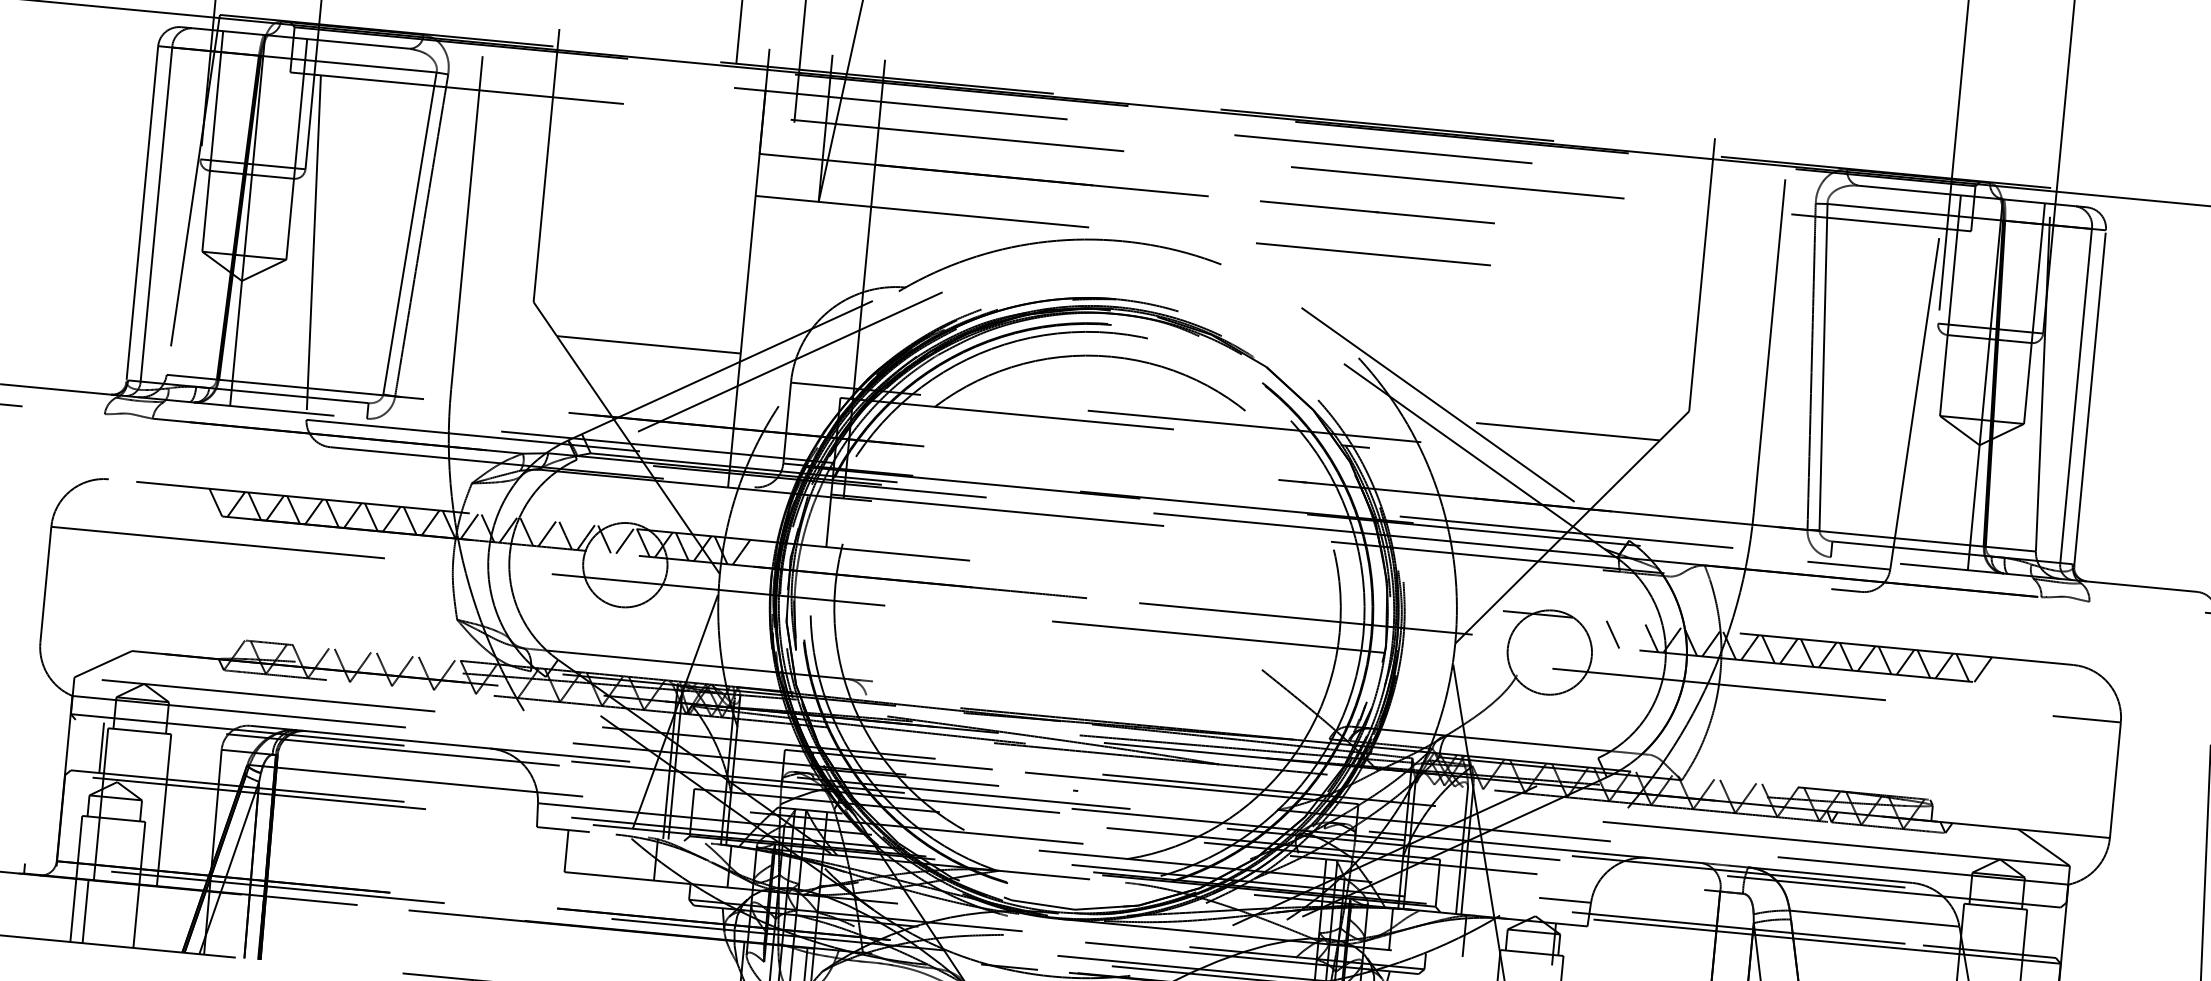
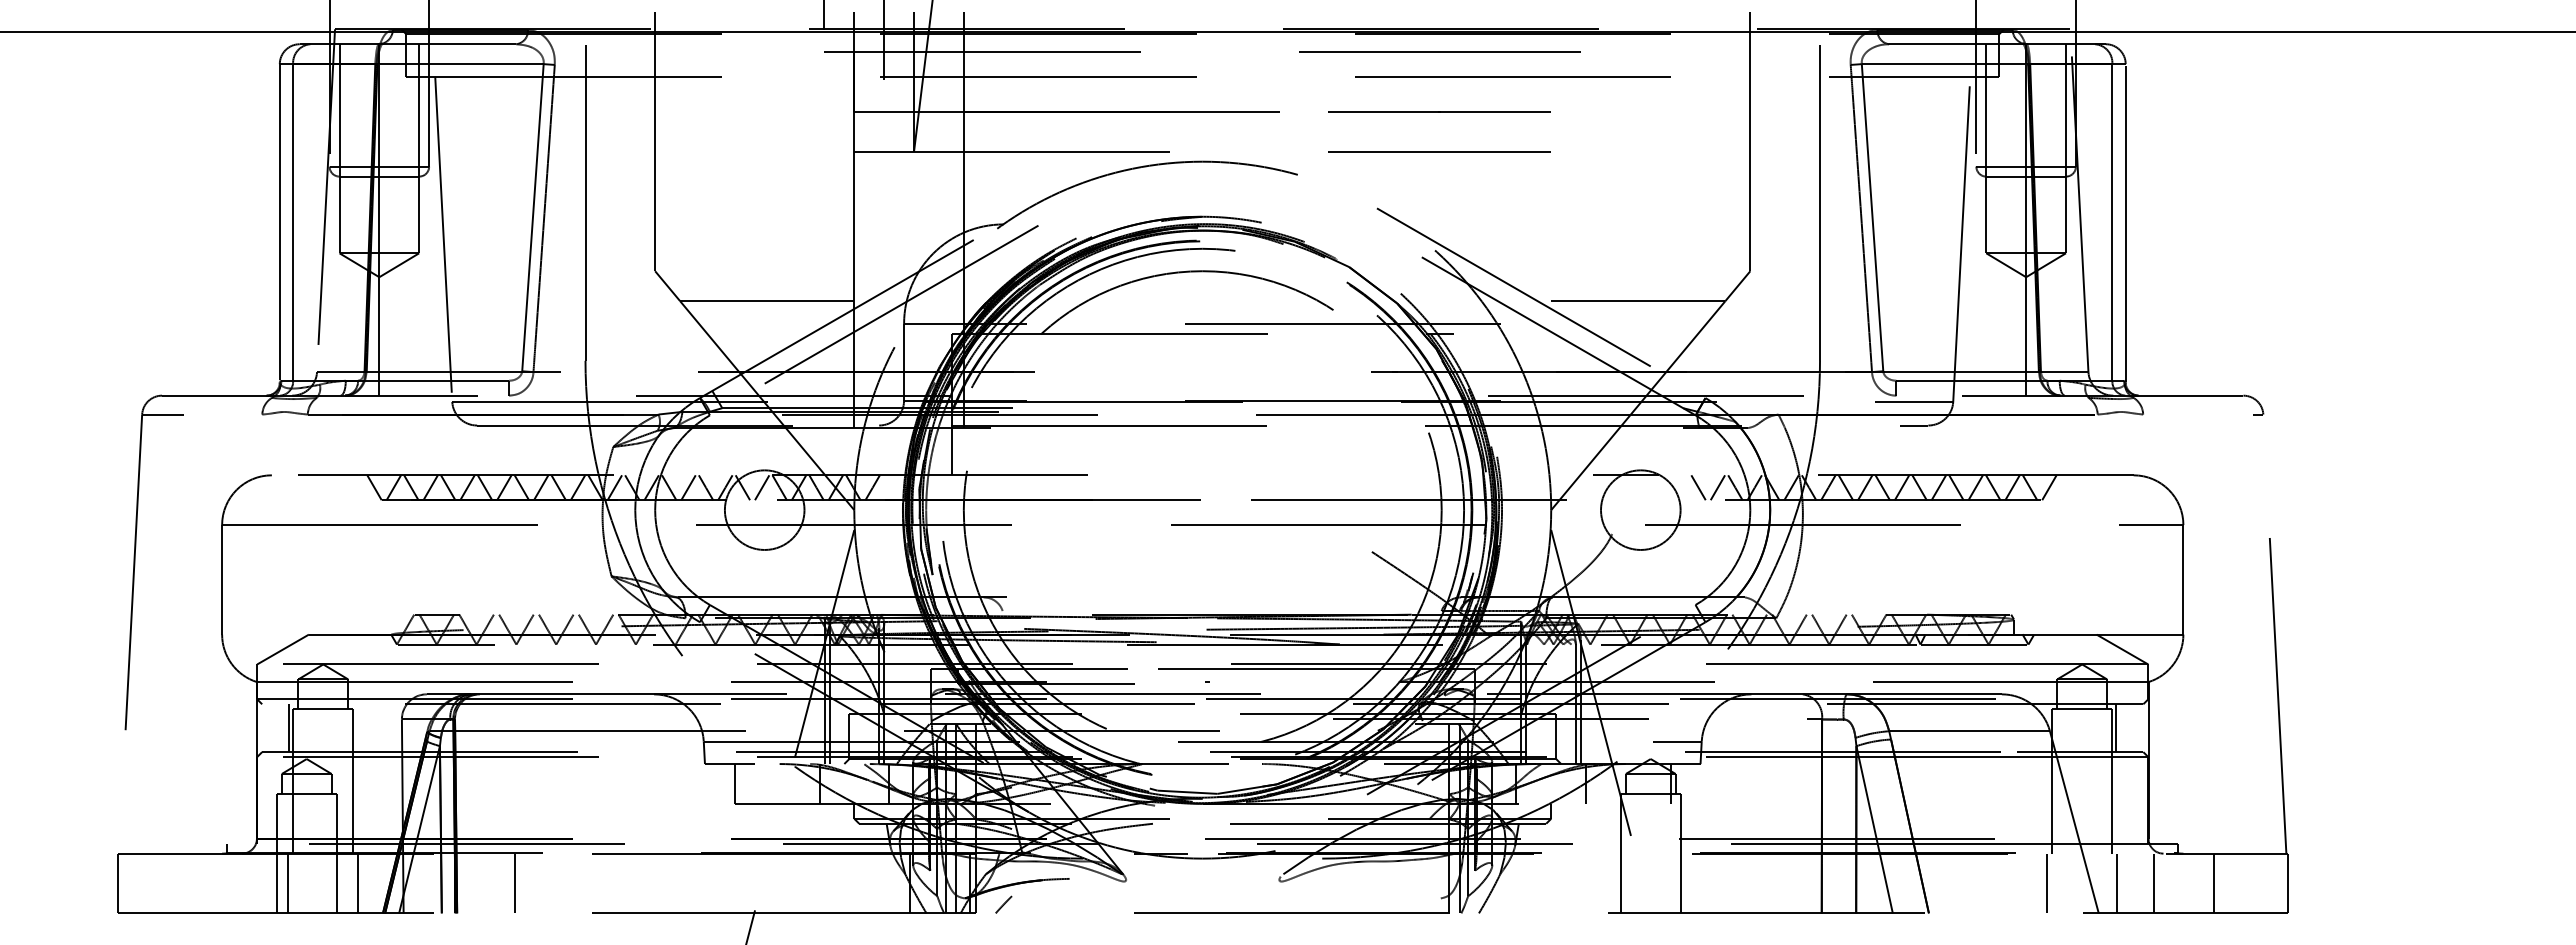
line: (1632, 636) -> (1717, 487), added
line: (159, 918) -> (358, 883), added
line: (2029, 930) -> (2116, 728), added
line: (324, 934) -> (514, 883), added

